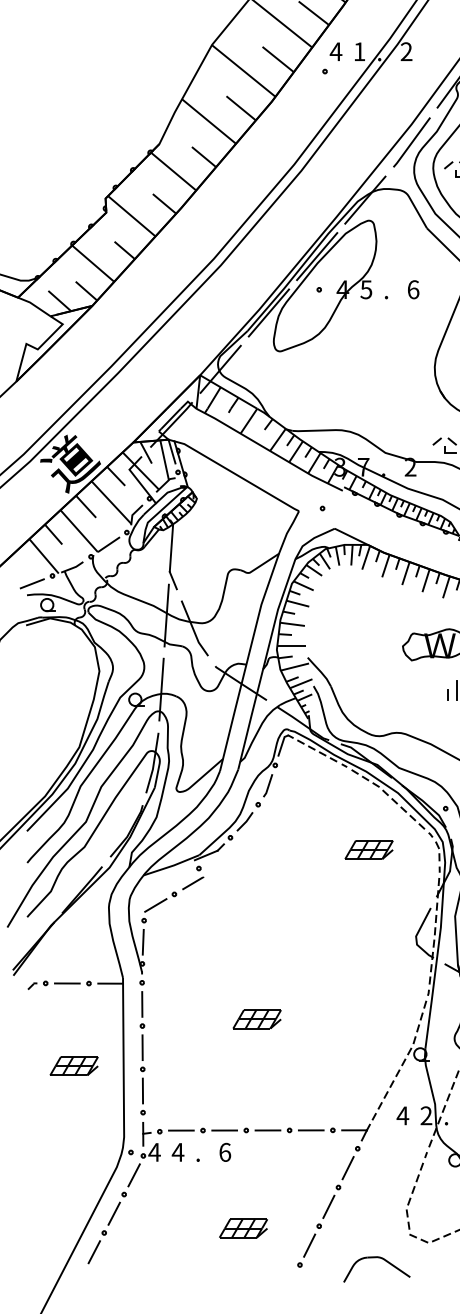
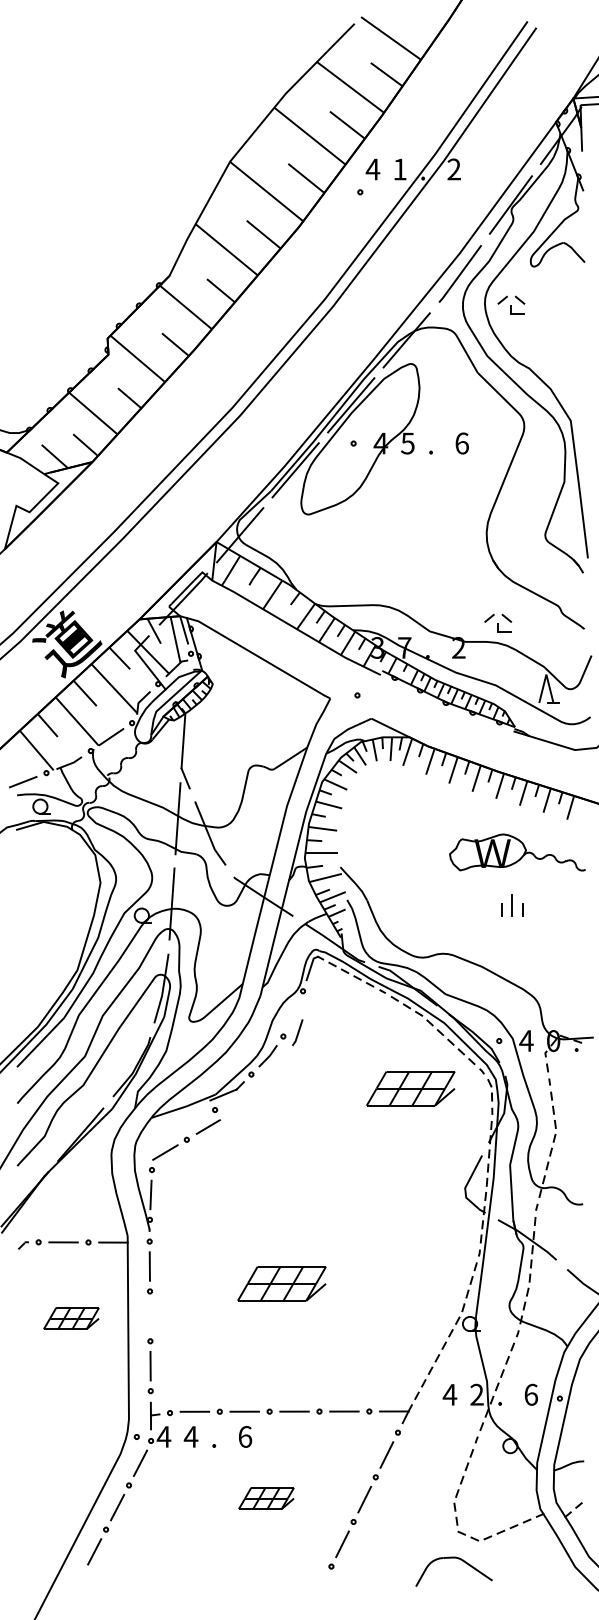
line: (267, 785) -> (297, 1032), moved
part: (369, 849) -> (411, 1088), size x1.6
part: (257, 1019) -> (282, 1283), size x1.6
line: (142, 1047) -> (150, 1316), removed
part: (74, 1066) -> (71, 1318), moved
part: (243, 1228) -> (266, 1498), moved
part: (376, 1257) -> (453, 1558), moved

